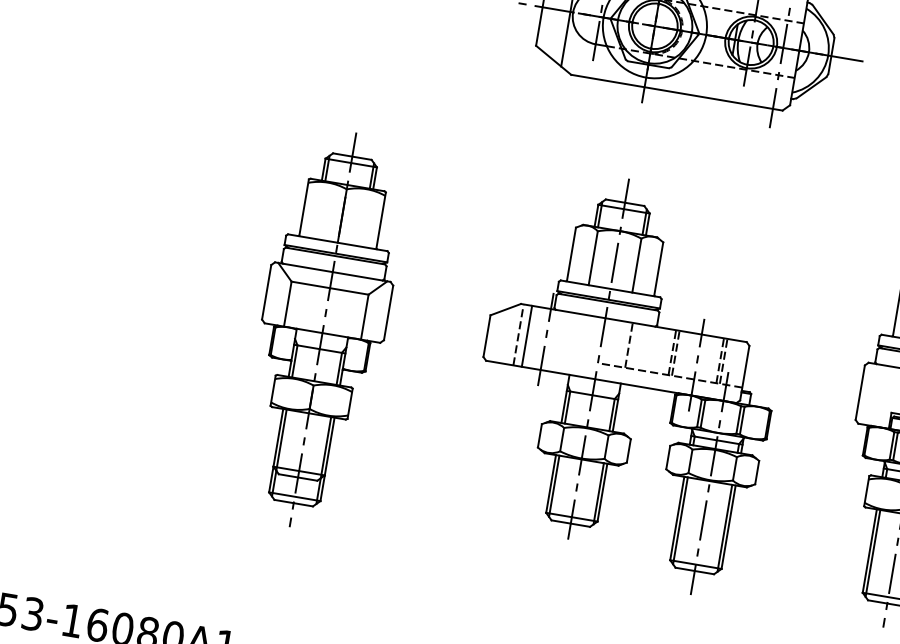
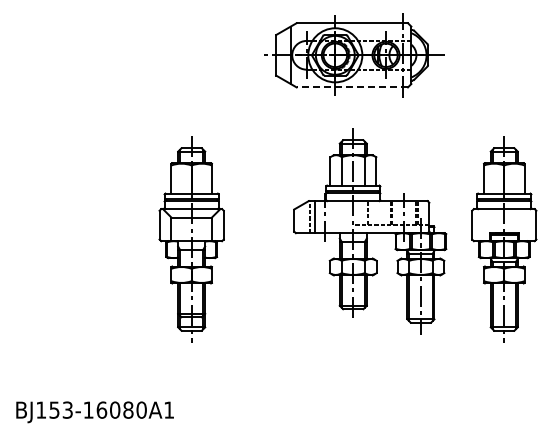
line: (677, 92) -> (352, 87), solid -> dashed
part: (628, 381) -> (370, 231), moved

